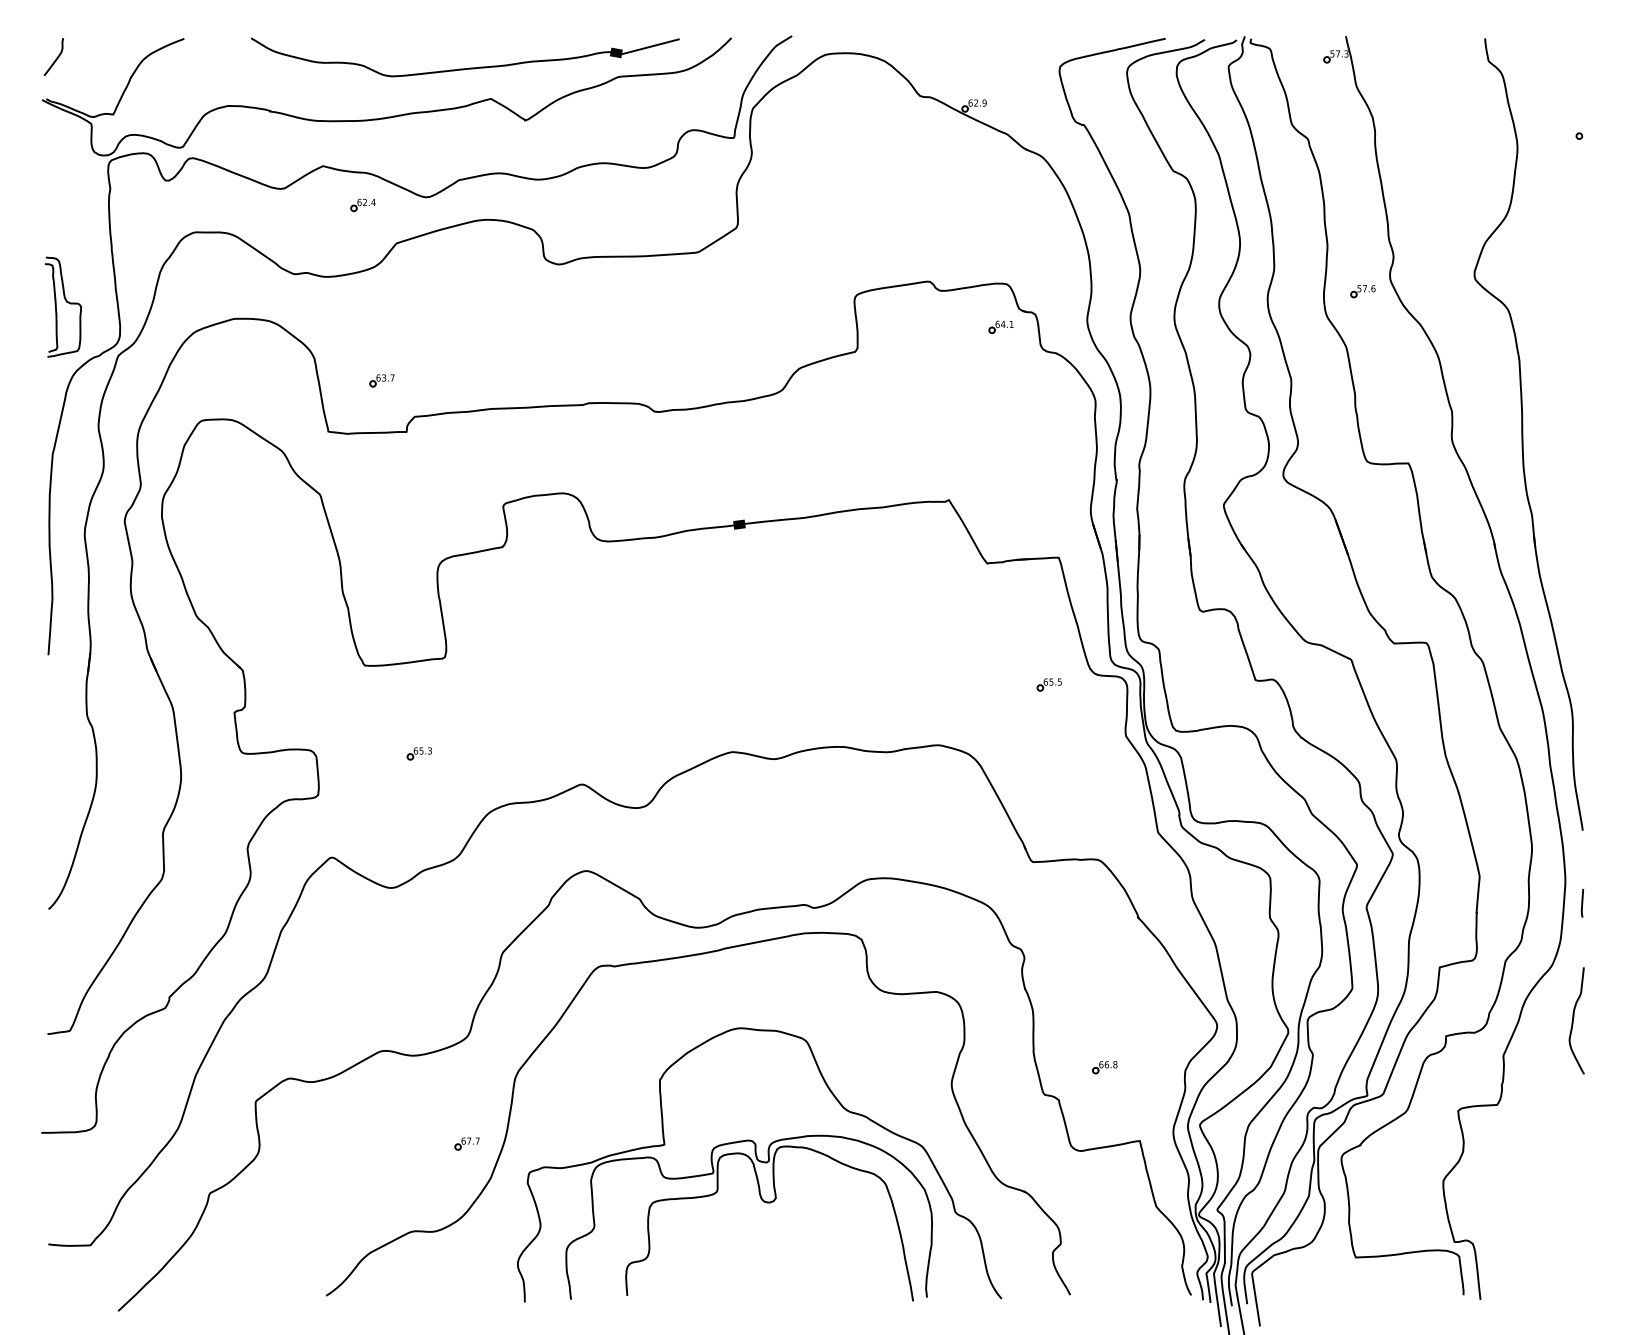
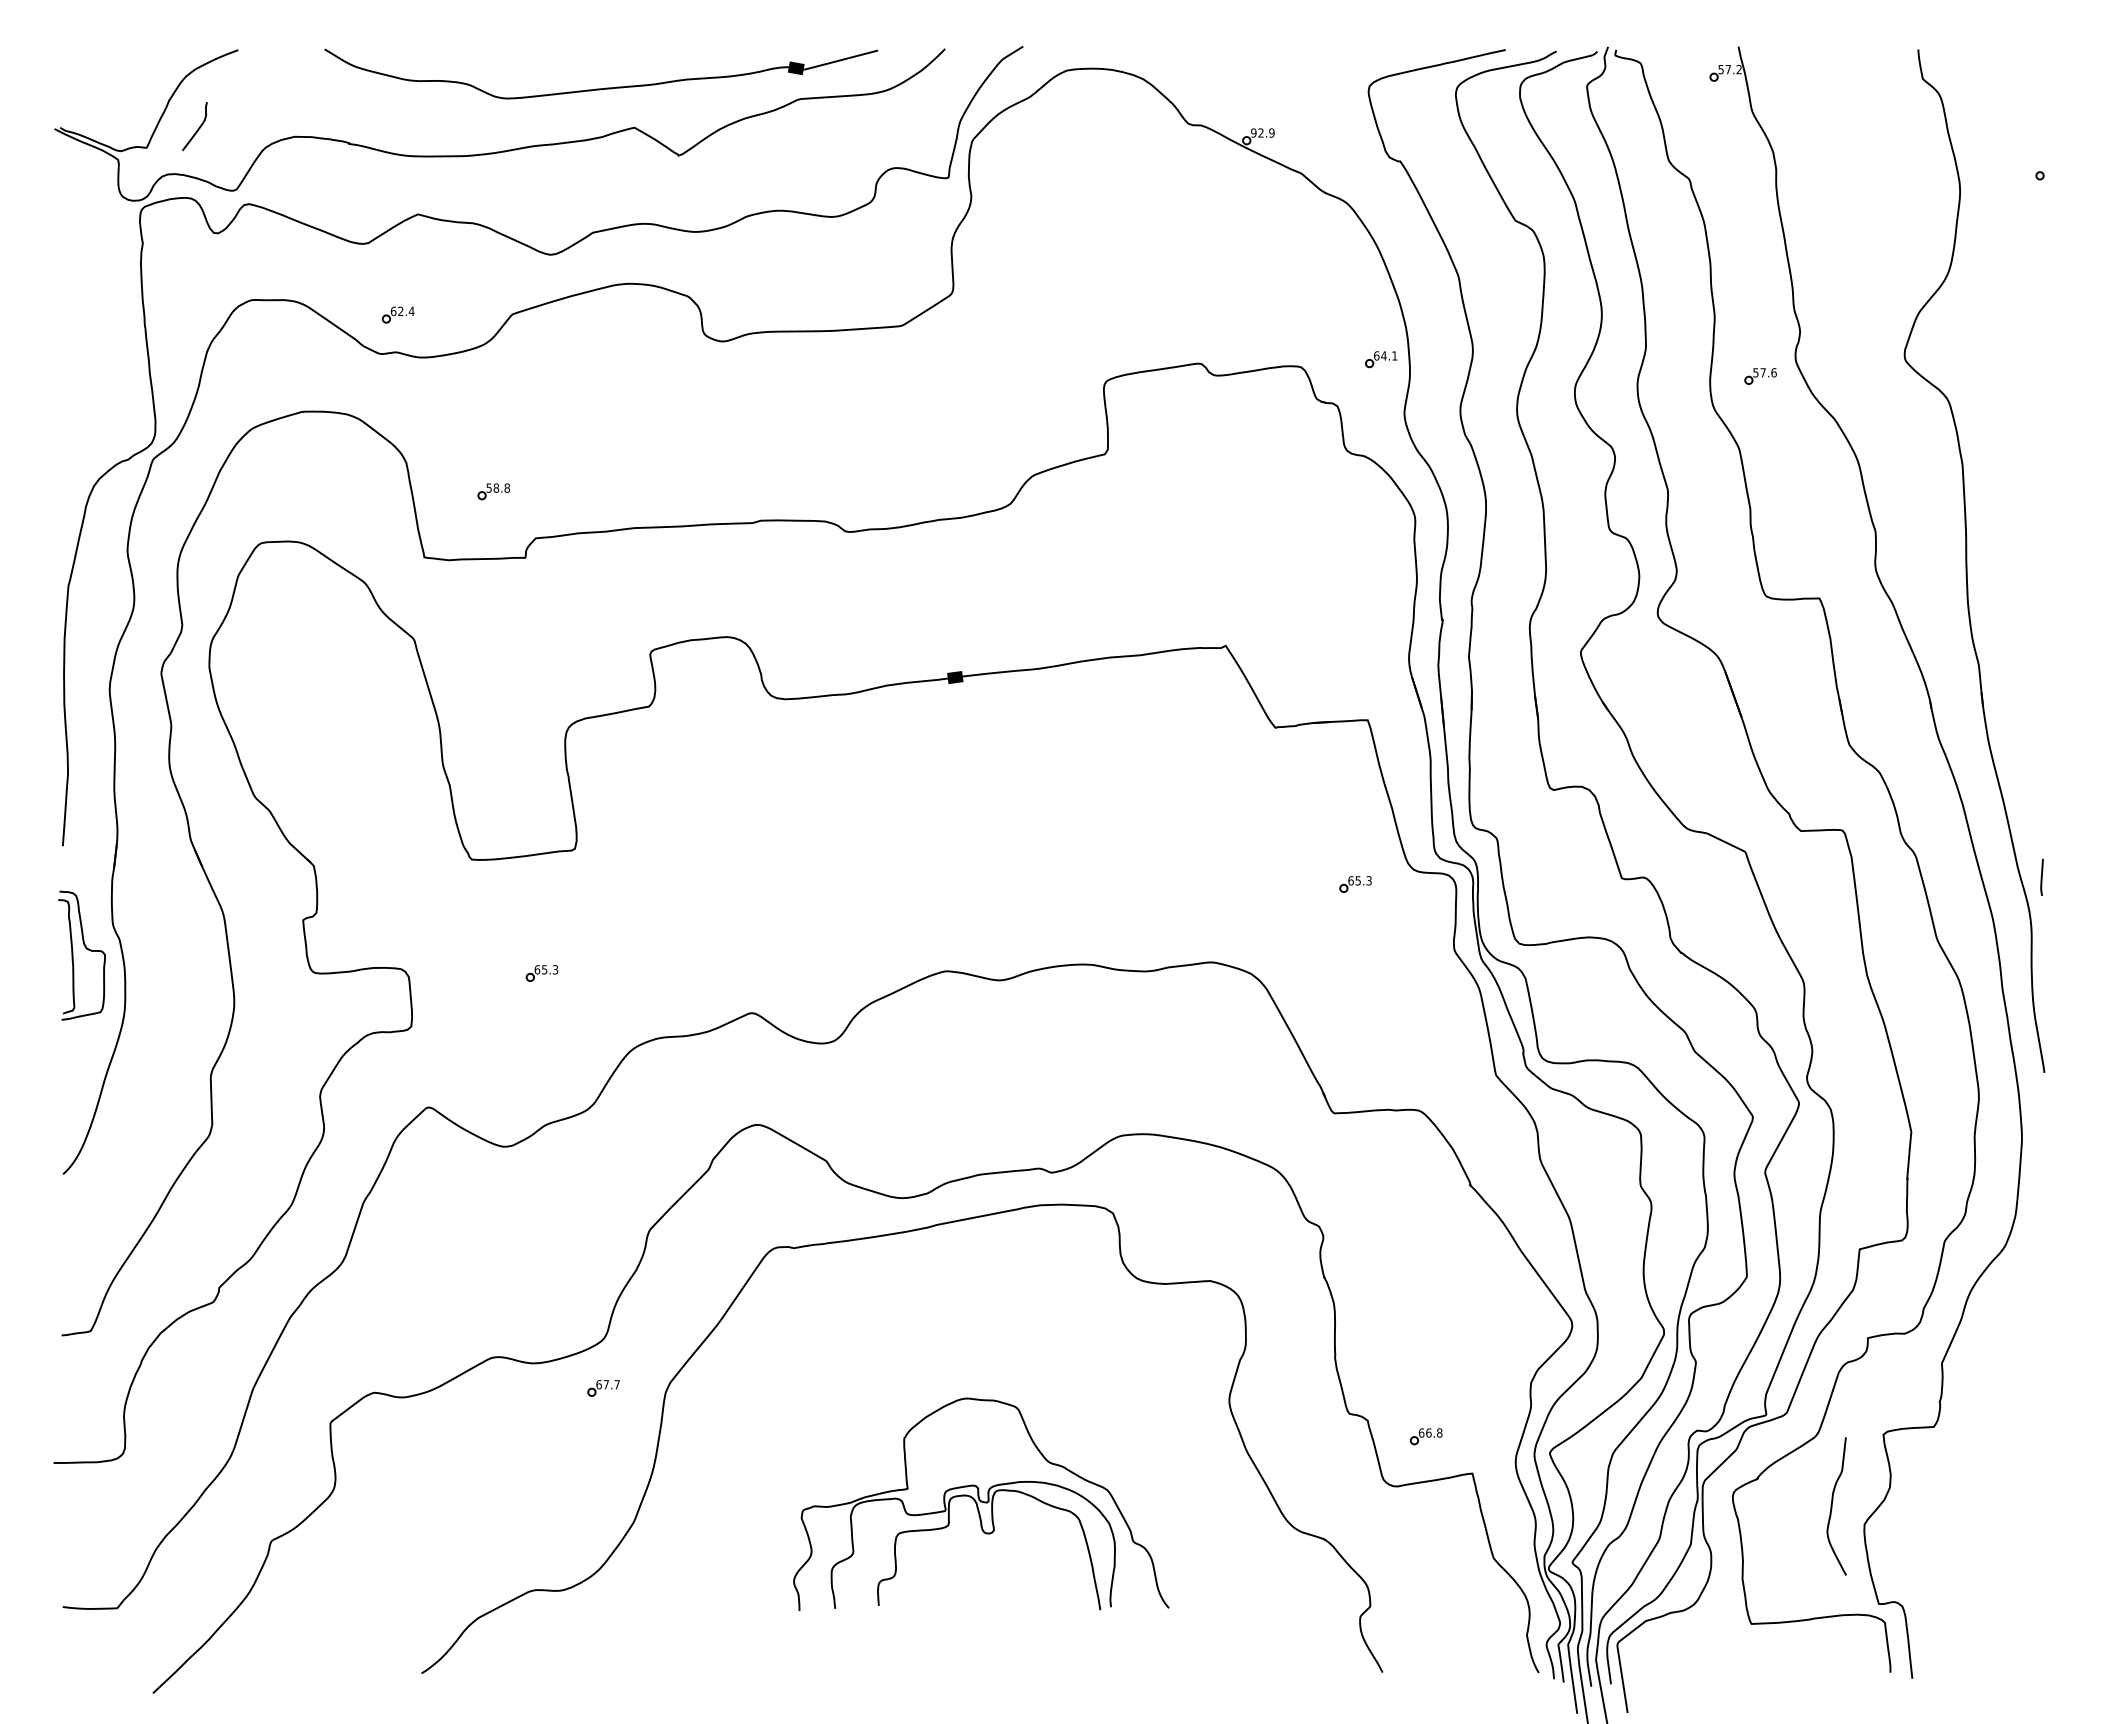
text: (1345, 53) -> (1738, 69), 57.3 -> 57.2
curve: (56, 57) -> (198, 127), moved
text: (970, 102) -> (1253, 132), 62.9 -> 92.9
part: (362, 204) -> (397, 314), moved
part: (66, 302) -> (86, 949), moved
part: (1001, 327) -> (1381, 359), moved
text: (384, 377) -> (497, 487), 63.7 -> 58.8
text: (1059, 681) -> (1368, 880), 65.5 -> 65.3
line: (1582, 902) -> (2041, 876), moved
curve: (1573, 1020) -> (1832, 1506), moved
part: (1104, 1067) -> (1425, 1436), moved
part: (467, 1144) -> (603, 1388), moved
part: (759, 1164) -> (981, 1504), size x0.6

